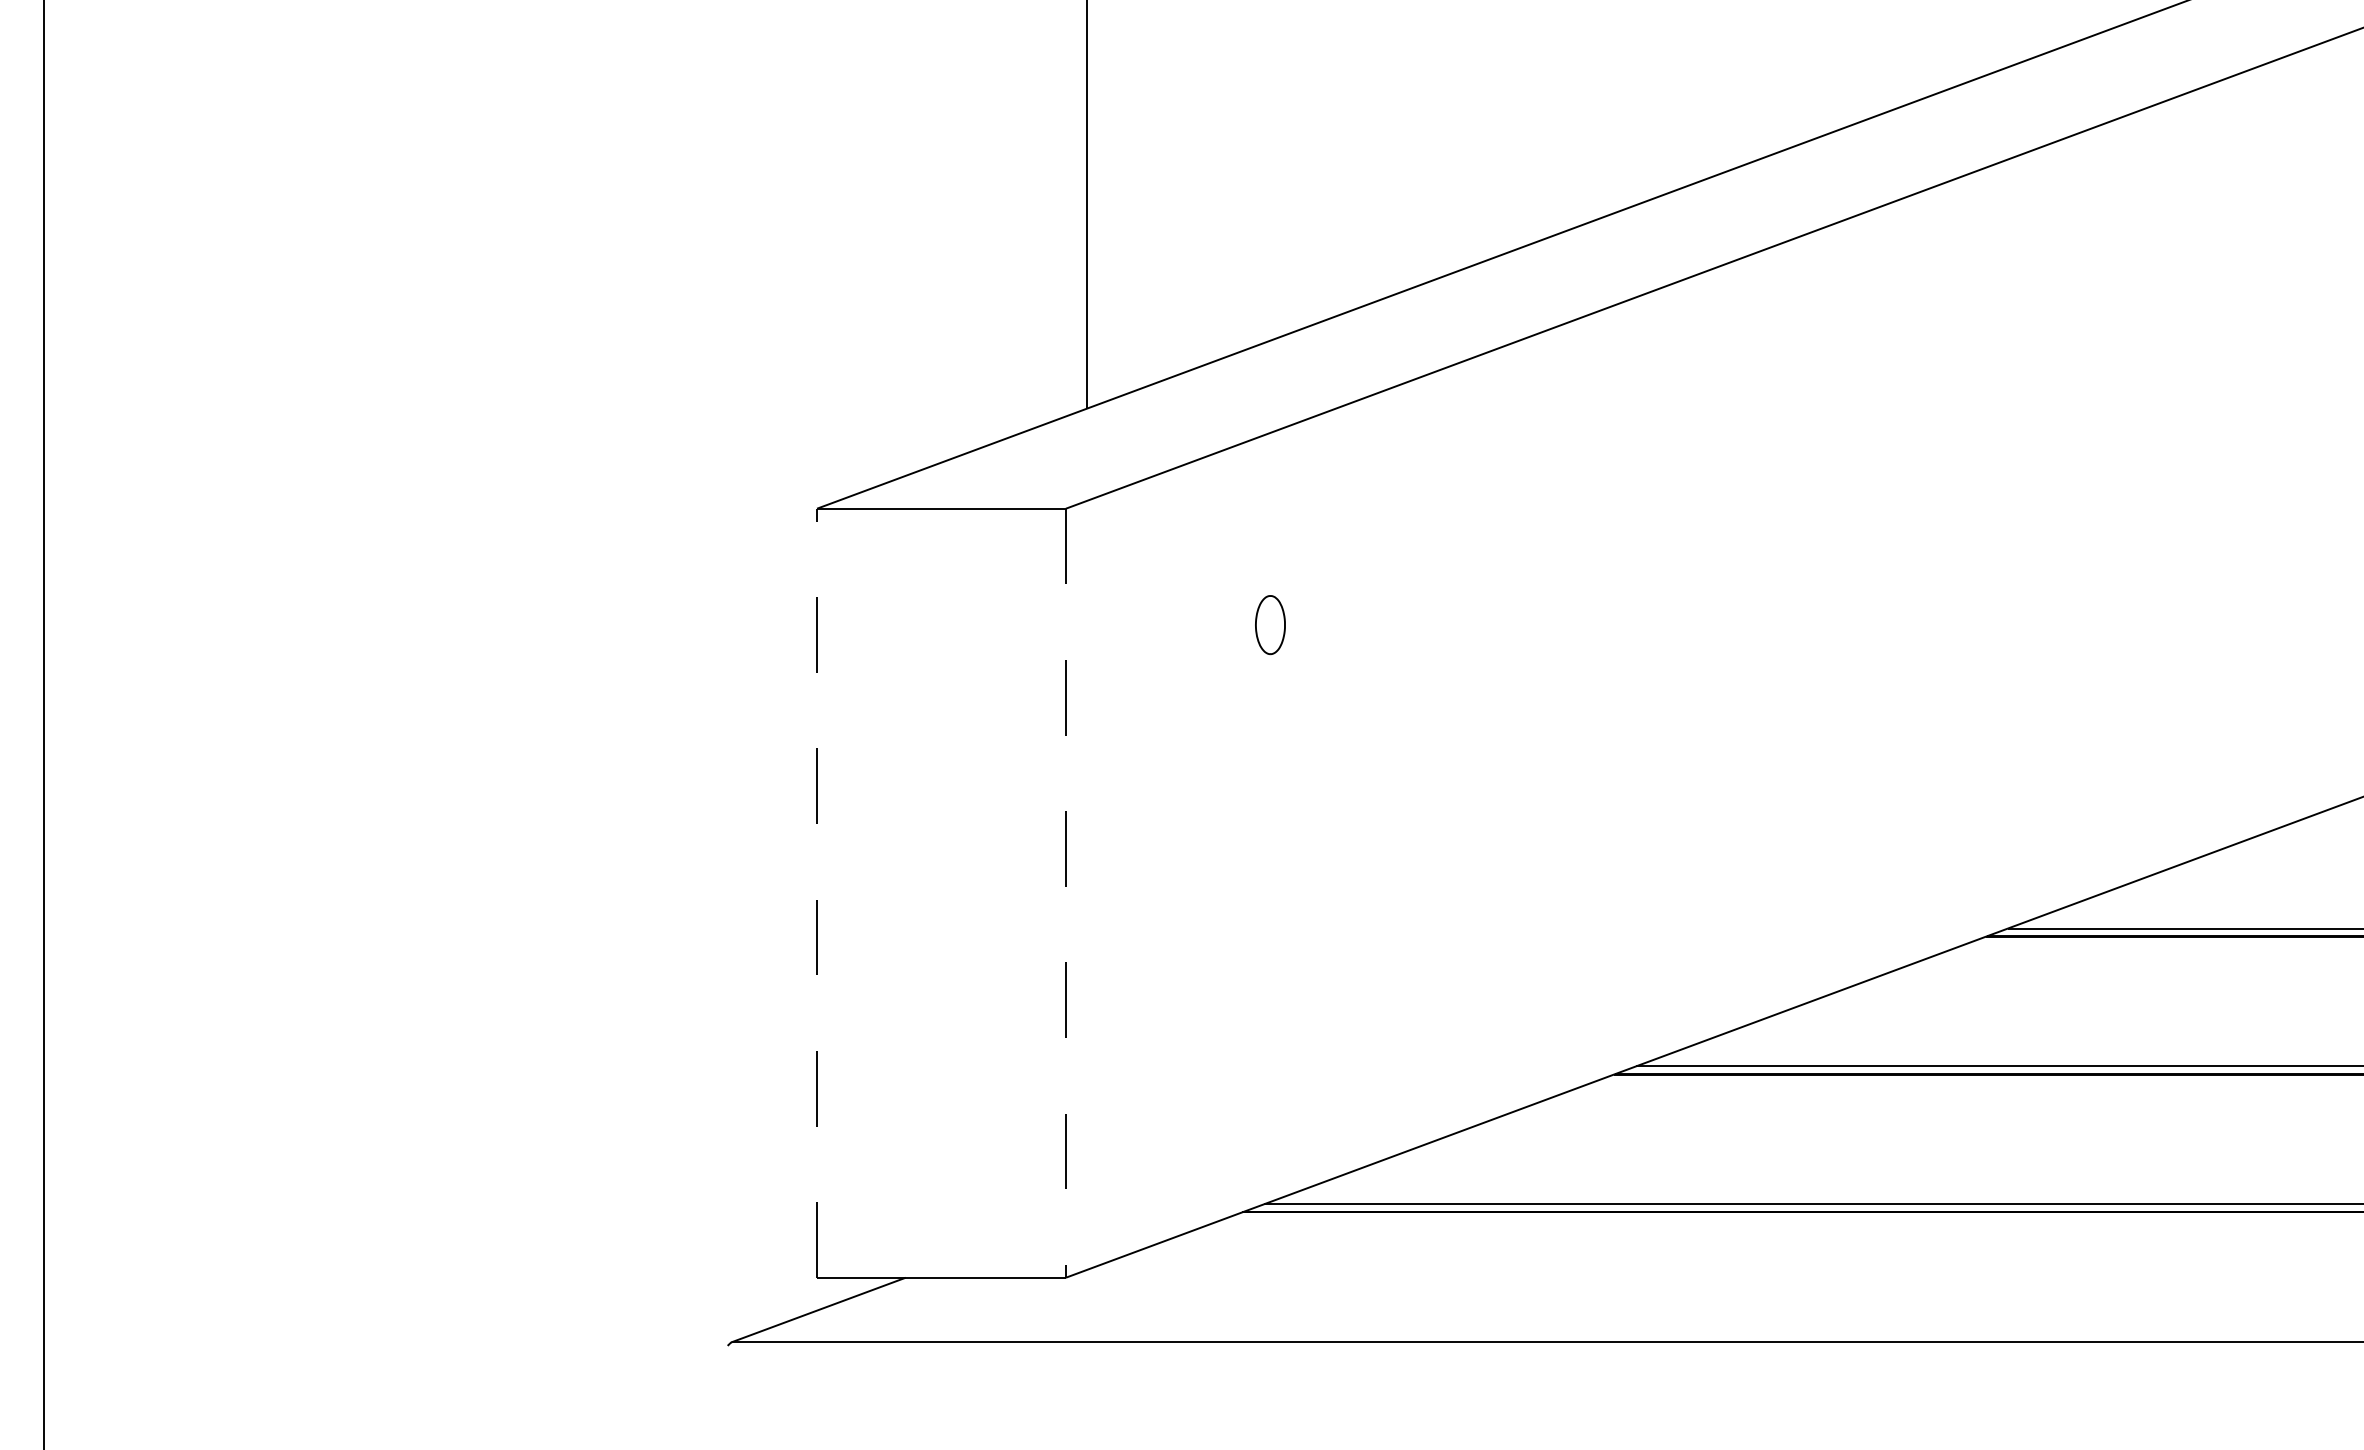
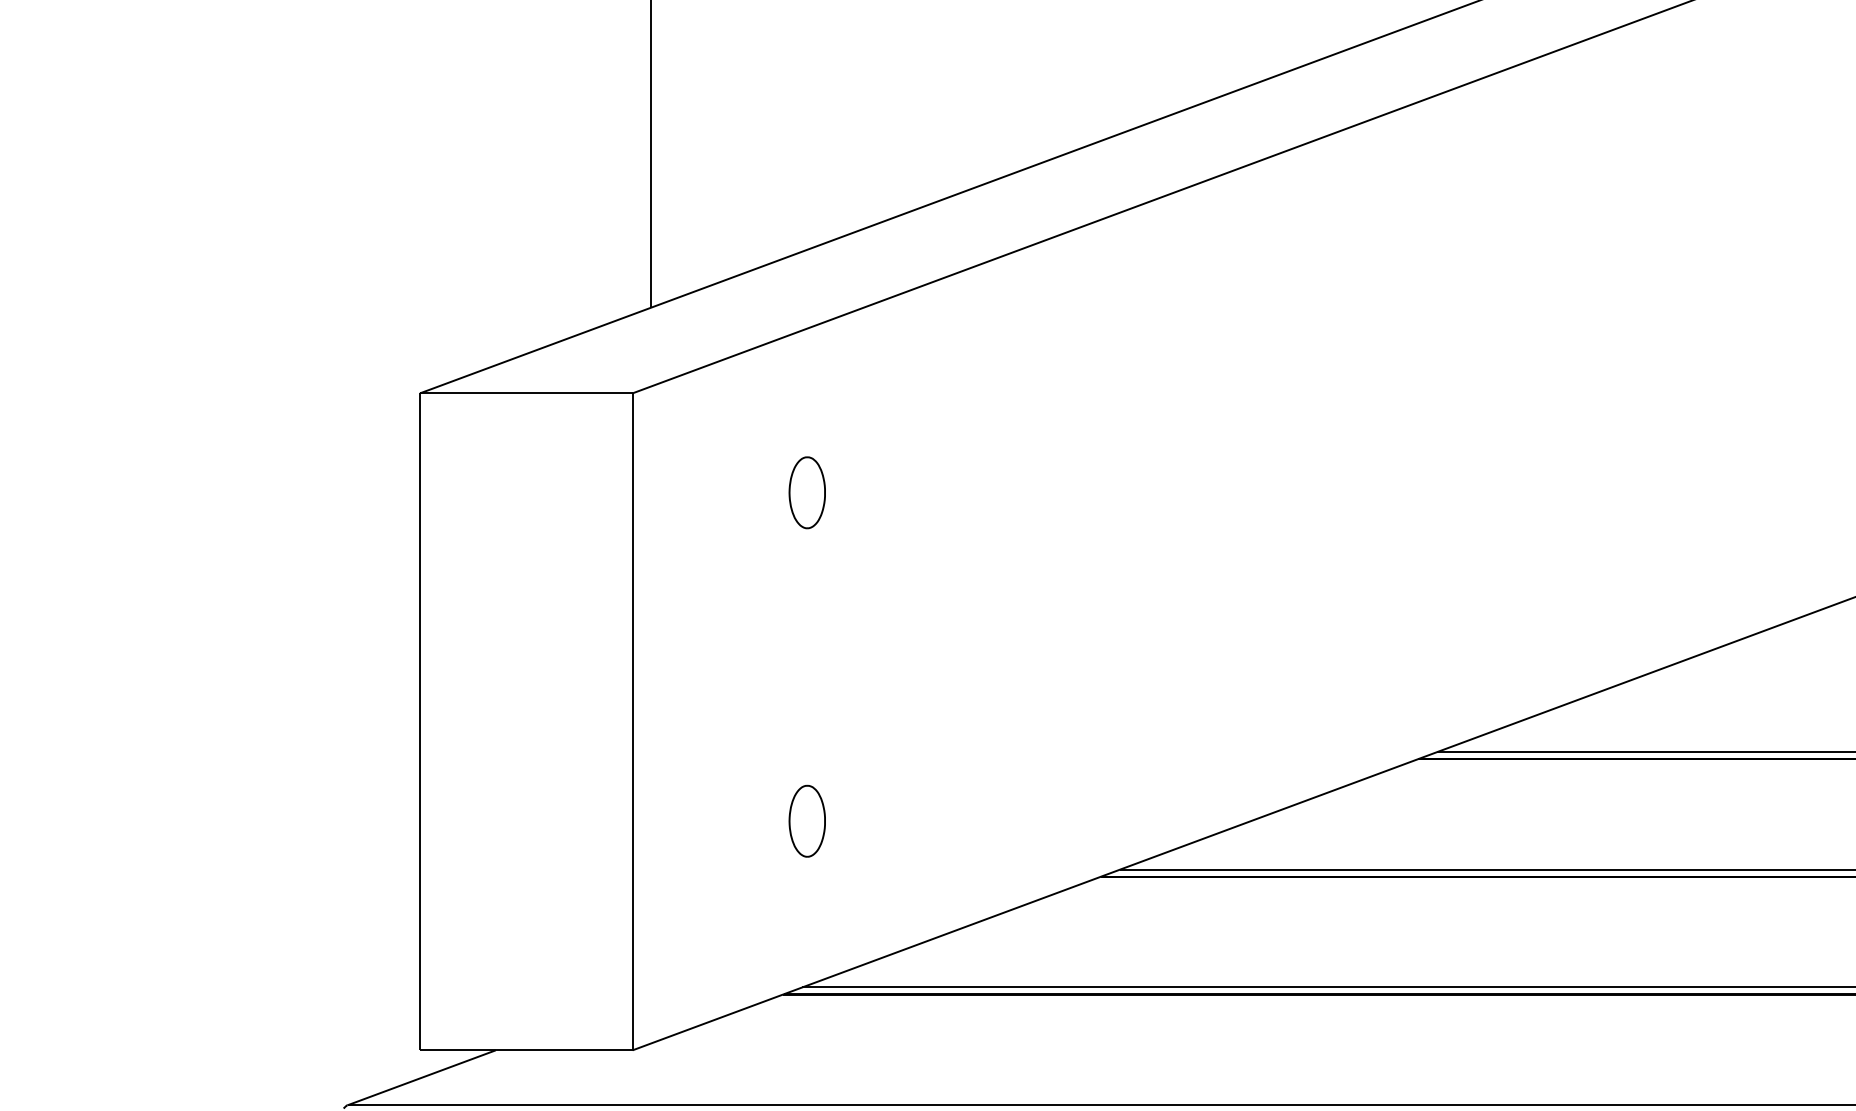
part: (1270, 624) -> (807, 492), size x1.43
line: (817, 893) -> (420, 722), dashed -> solid
line: (1065, 893) -> (632, 722), dashed -> solid
part: (1270, 1009) -> (807, 821), added

